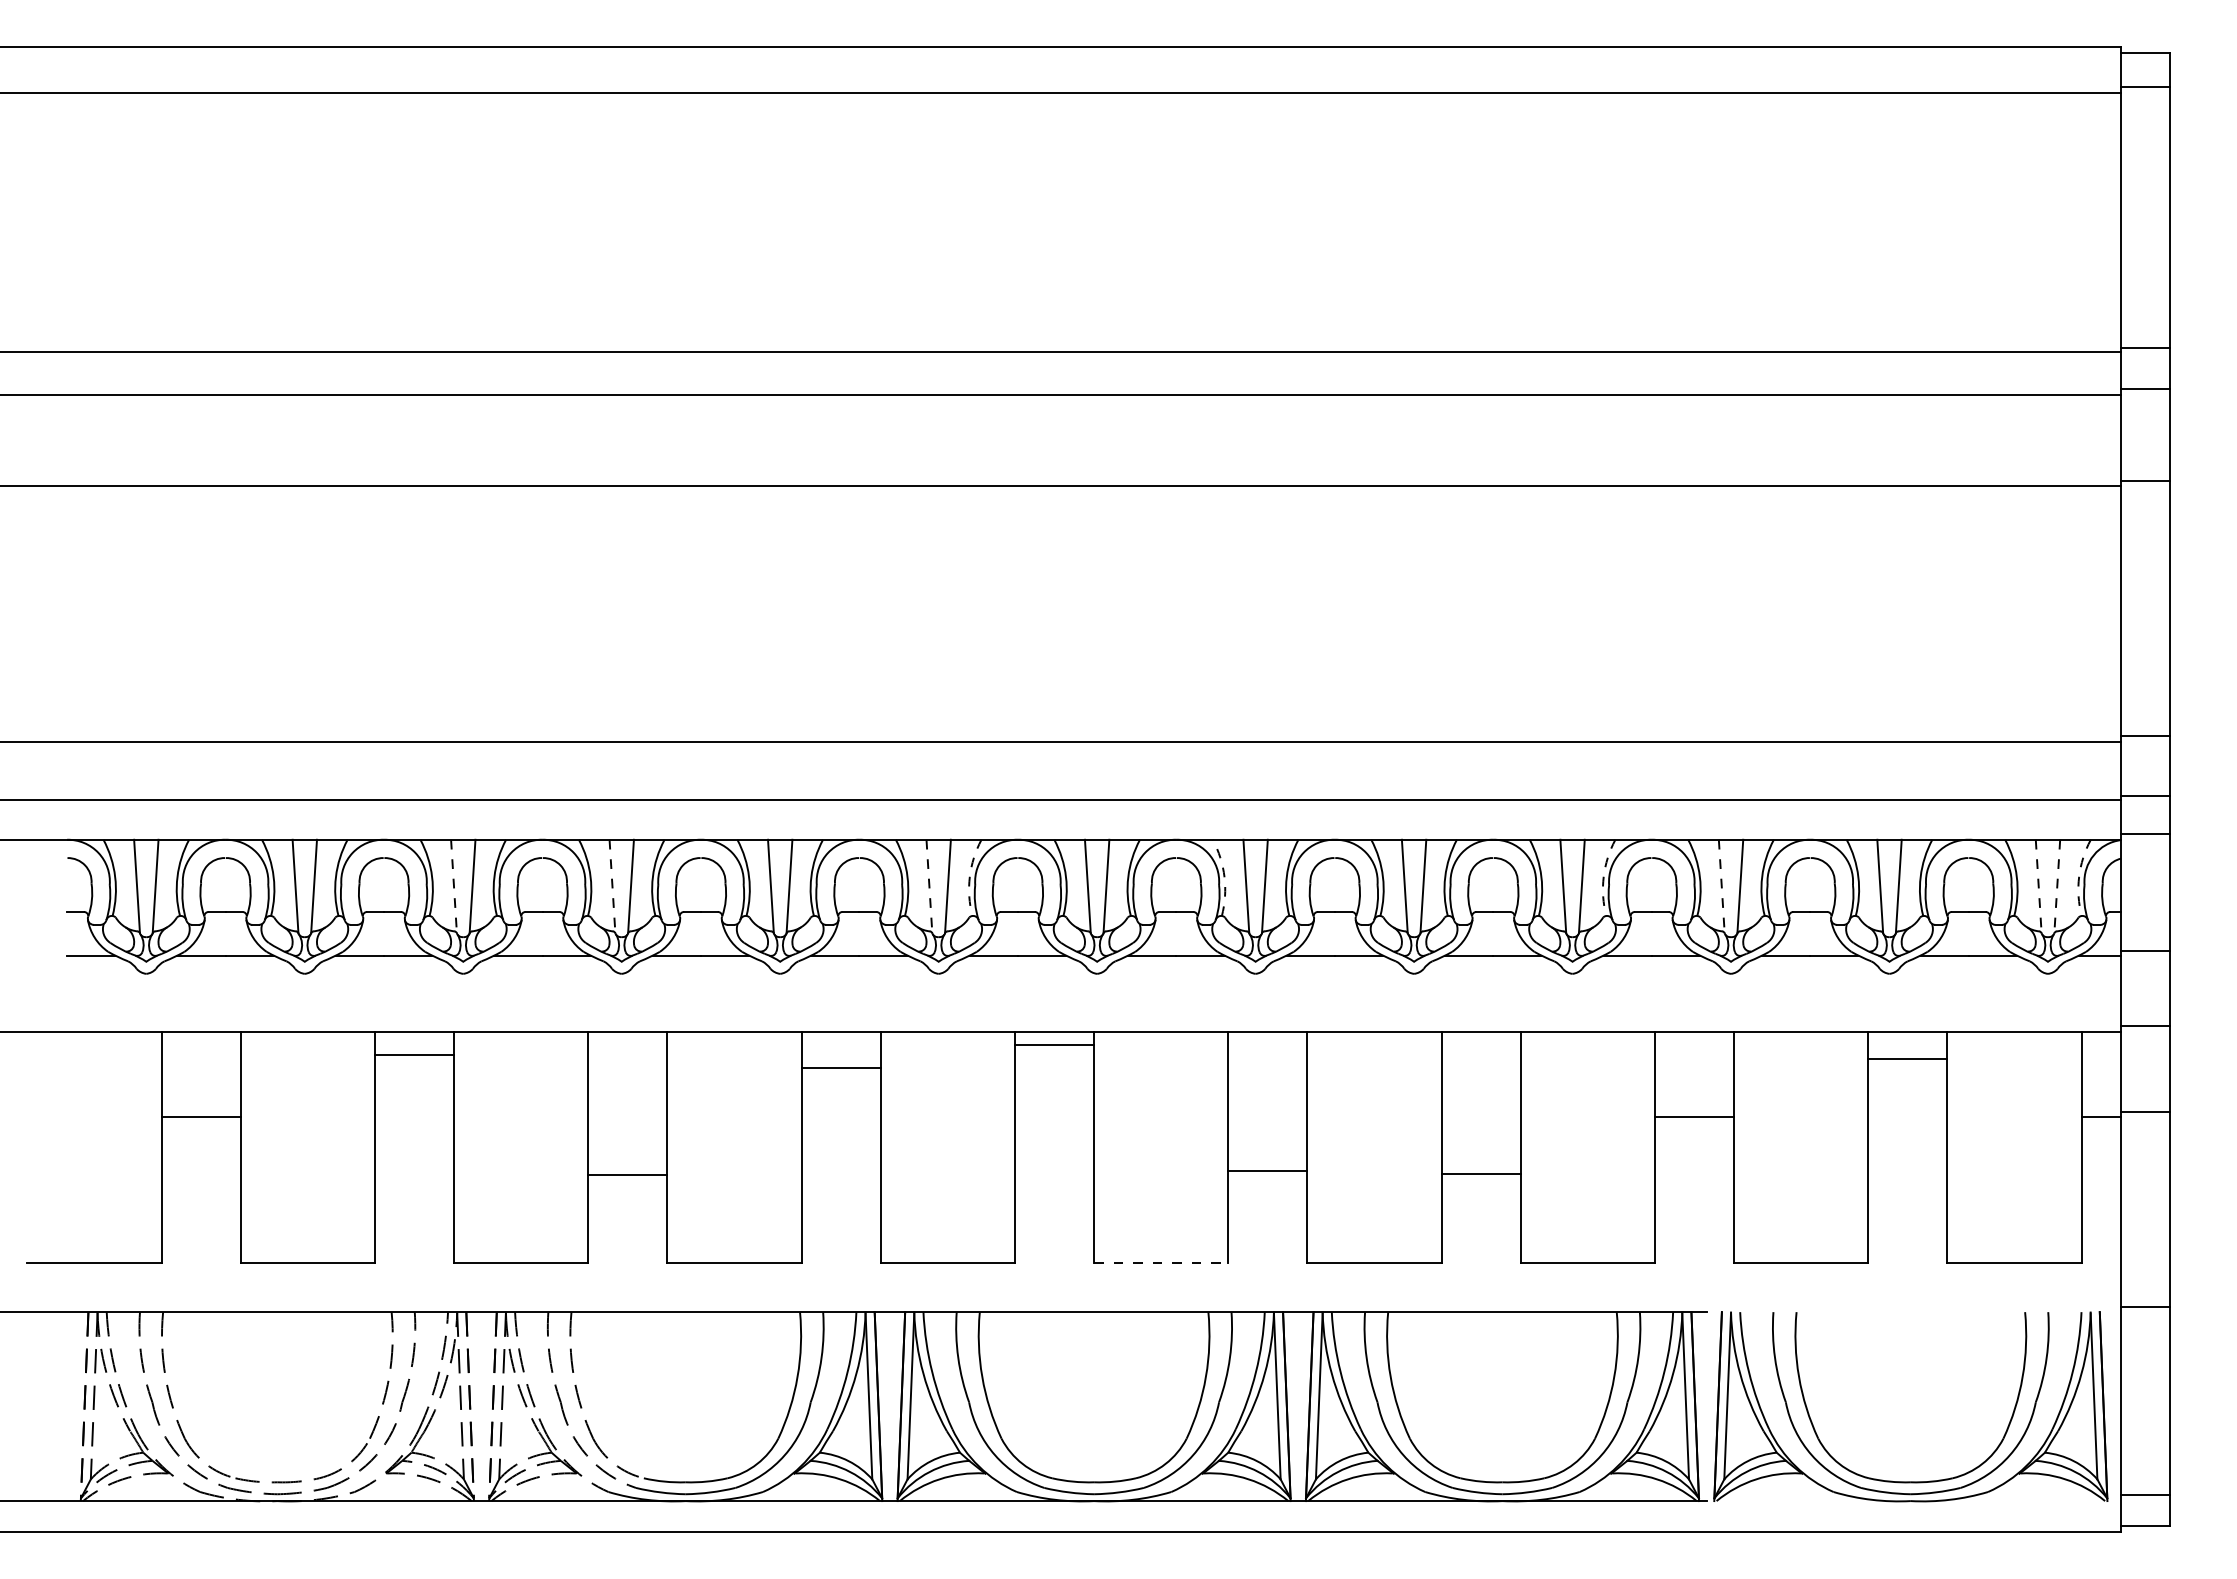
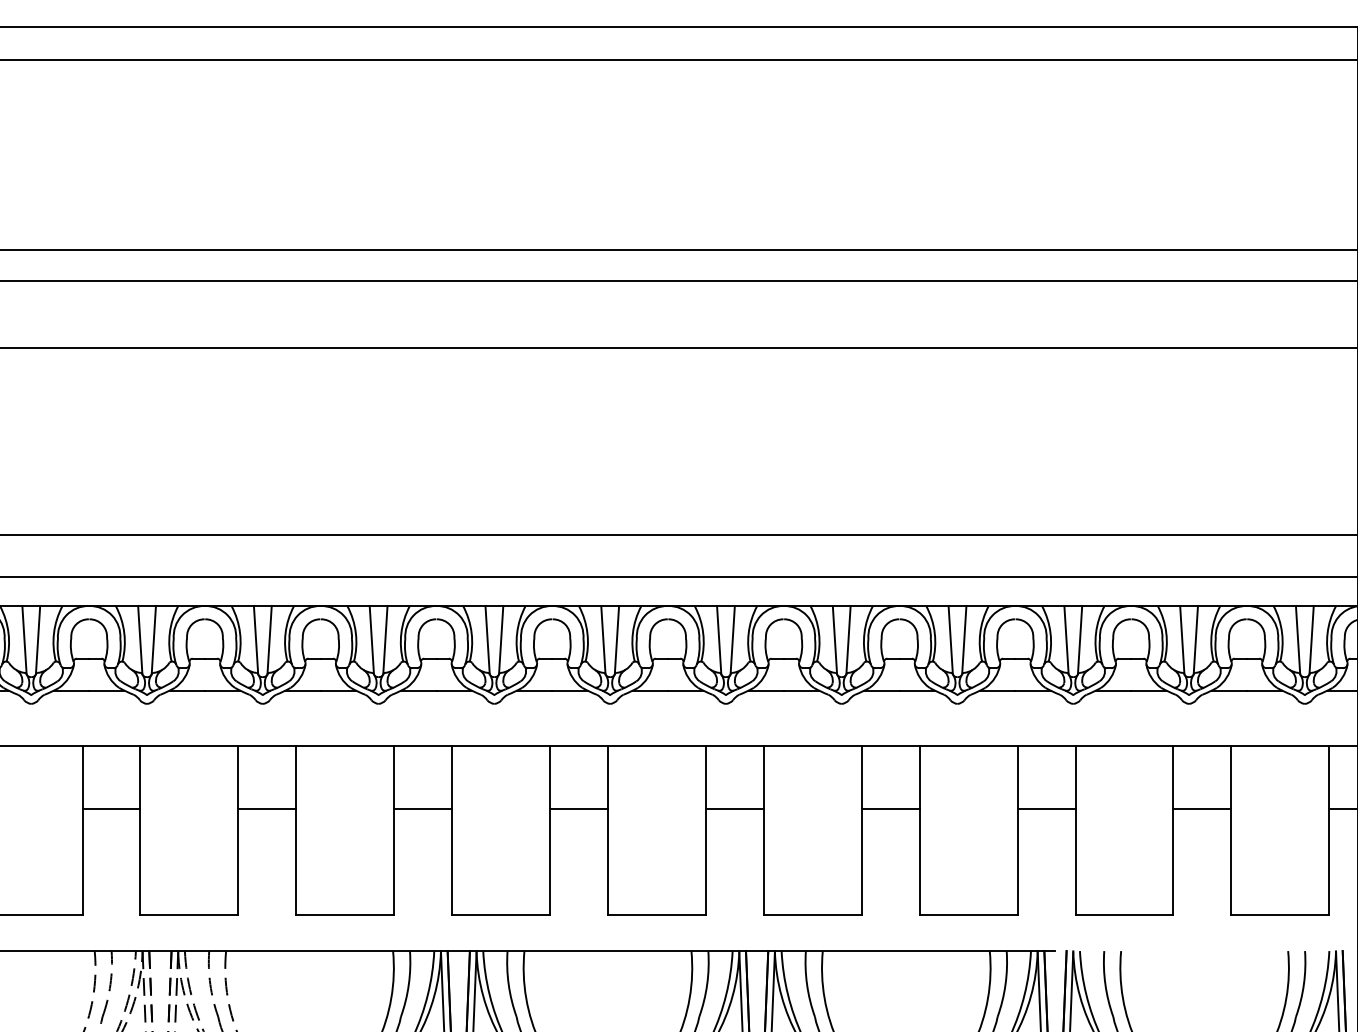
arc: (969, 877) -> (516, 633), dashed -> solid
arc: (1224, 877) -> (703, 633), dashed -> solid
arc: (1603, 877) -> (980, 633), dashed -> solid
arc: (2079, 877) -> (1327, 633), dashed -> solid
line: (454, 886) -> (140, 640), dashed -> solid
line: (612, 886) -> (256, 640), dashed -> solid
line: (929, 886) -> (487, 640), dashed -> solid
line: (1721, 886) -> (1066, 640), dashed -> solid
line: (2038, 886) -> (1297, 640), dashed -> solid
line: (2057, 886) -> (1311, 640), dashed -> solid
line: (1054, 1045) -> (579, 808), moved
line: (414, 1055) -> (111, 808), moved
line: (1907, 1059) -> (1202, 808), moved
line: (840, 1068) -> (422, 808), moved
line: (1267, 1171) -> (734, 808), moved
line: (1480, 1174) -> (890, 808), moved
line: (627, 1175) -> (267, 808), moved
line: (1161, 1263) -> (657, 915), dashed -> solid

